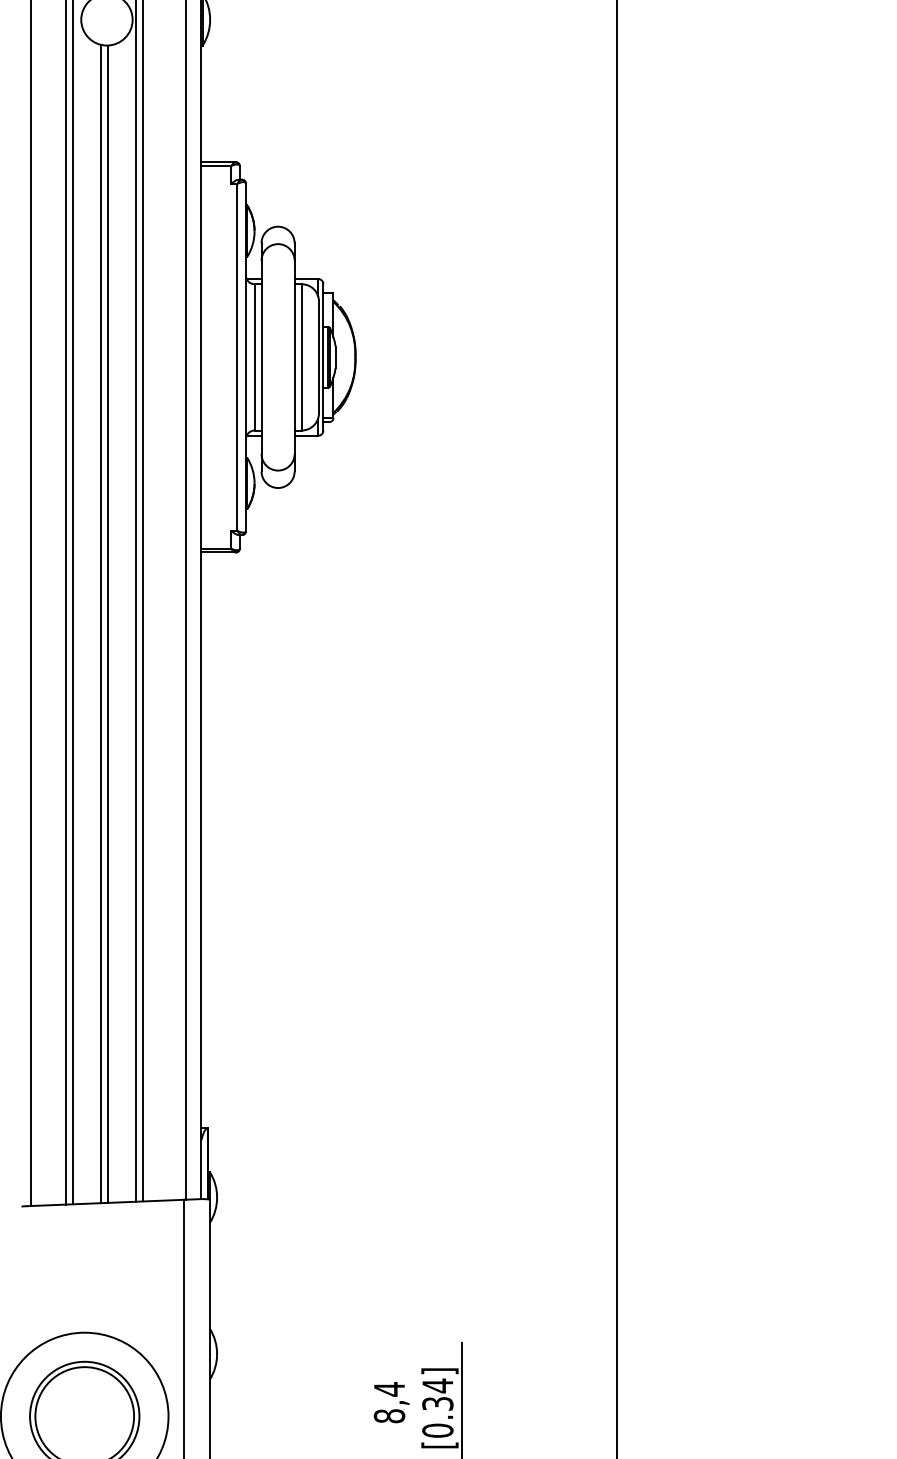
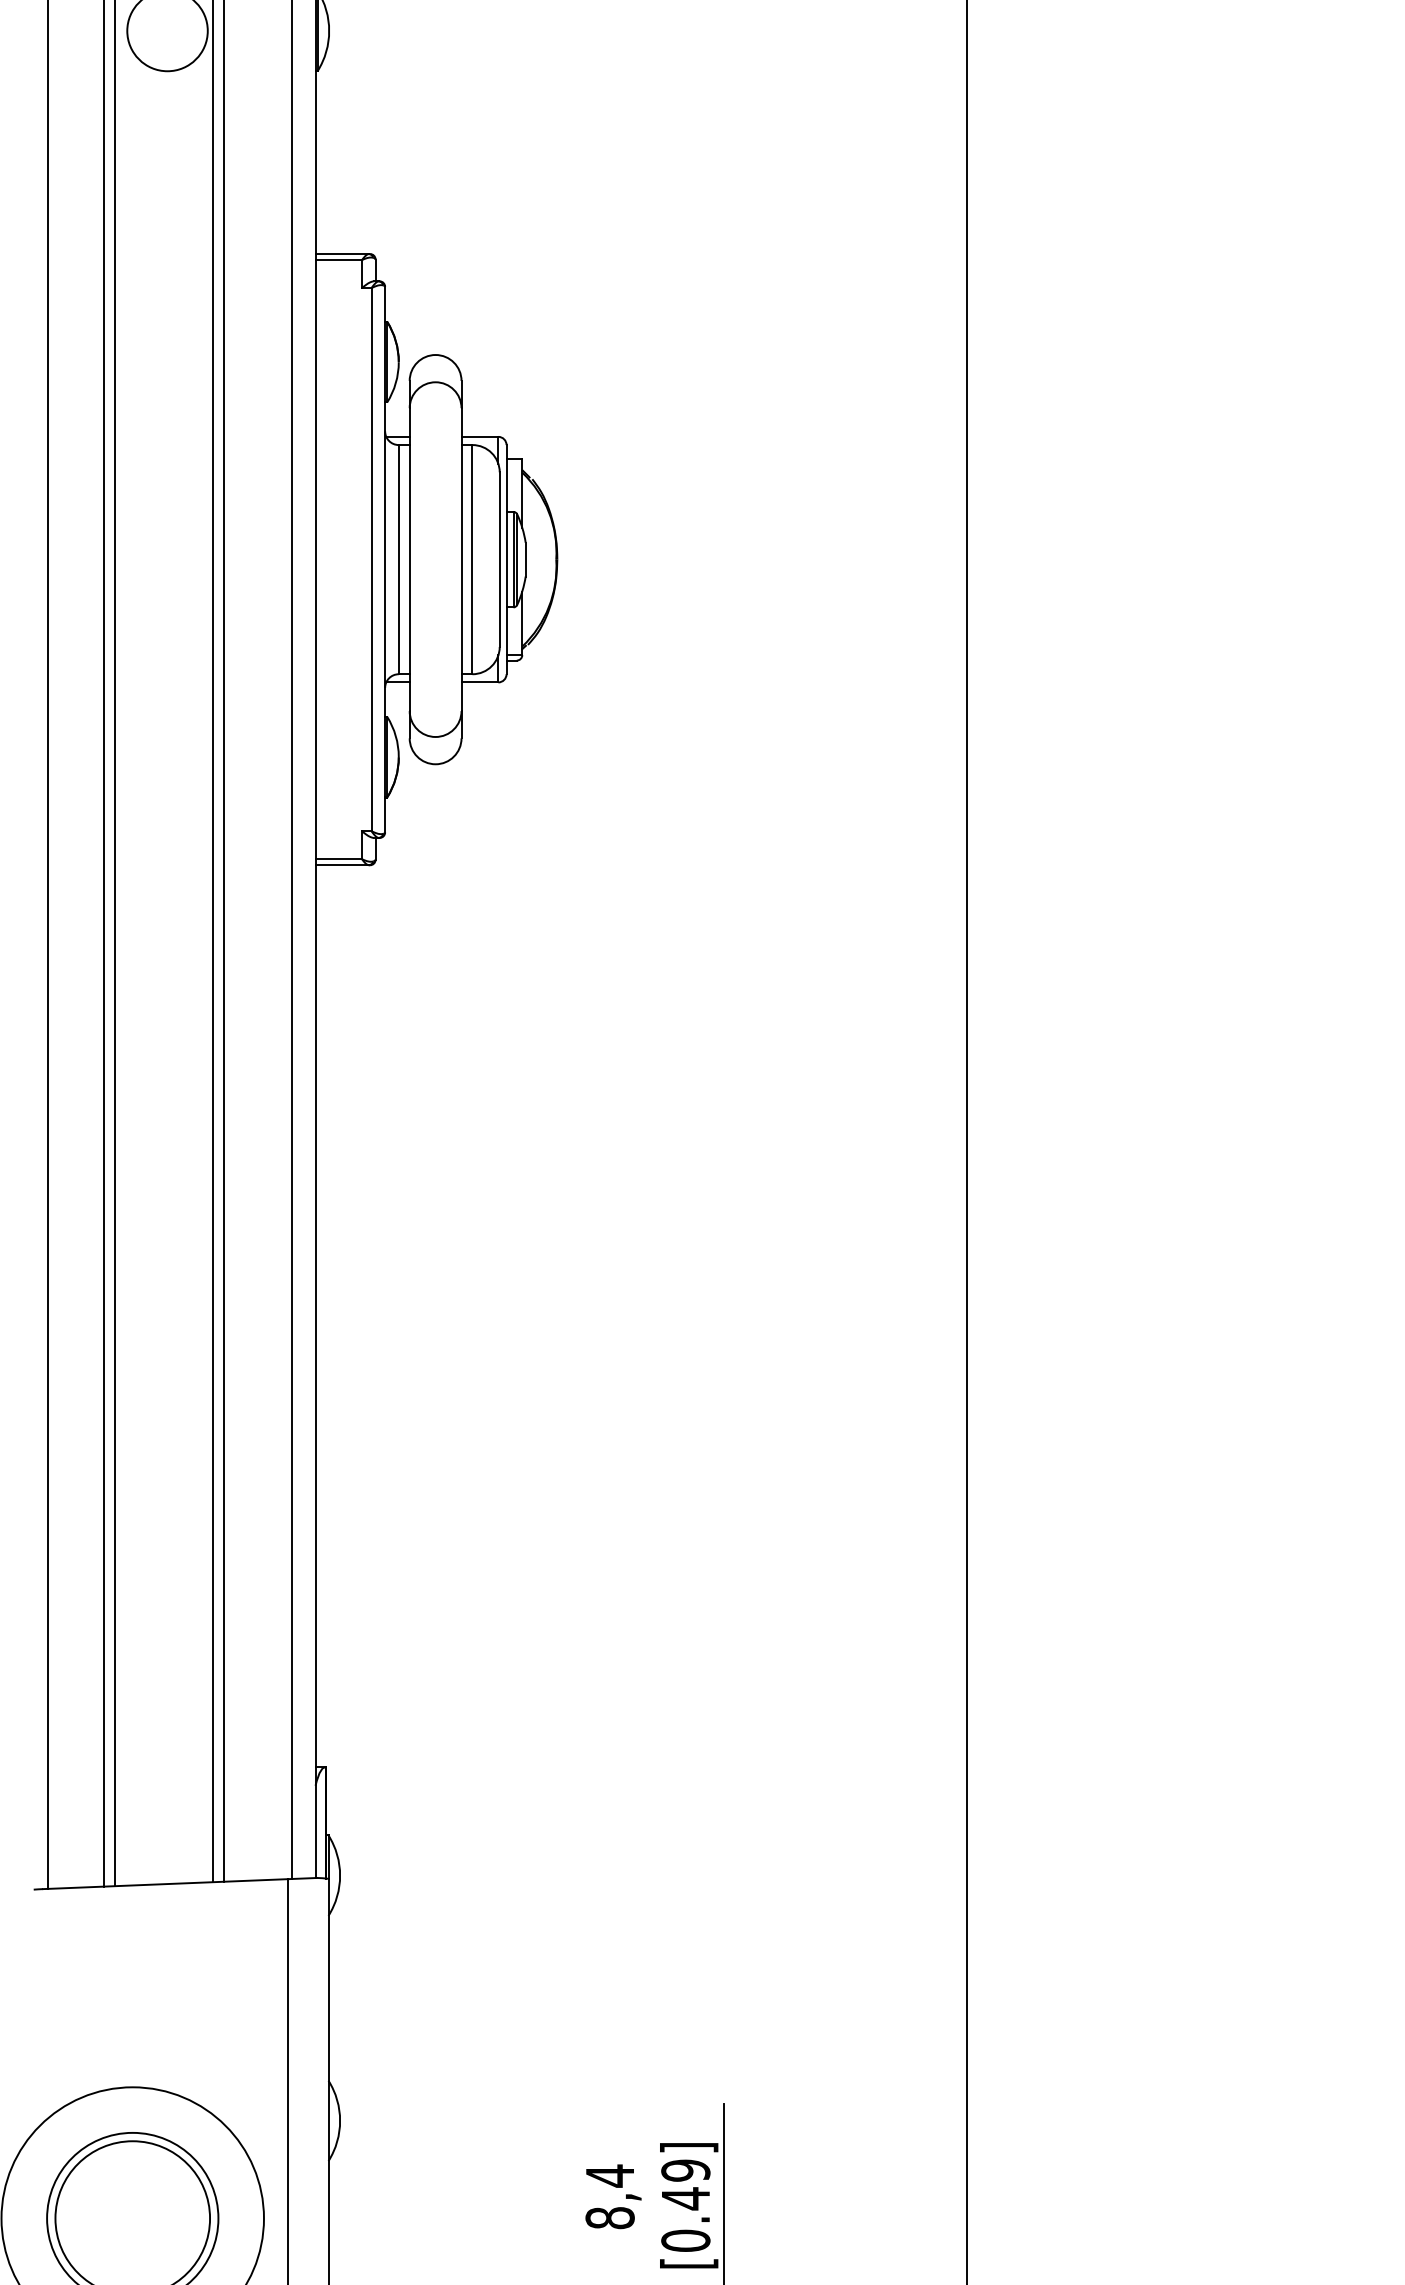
line: (101, 623) -> (158, 976), removed
line: (108, 623) -> (169, 976), removed
text: (437, 1394) -> (685, 2184), [0.34] -> [0.49]

